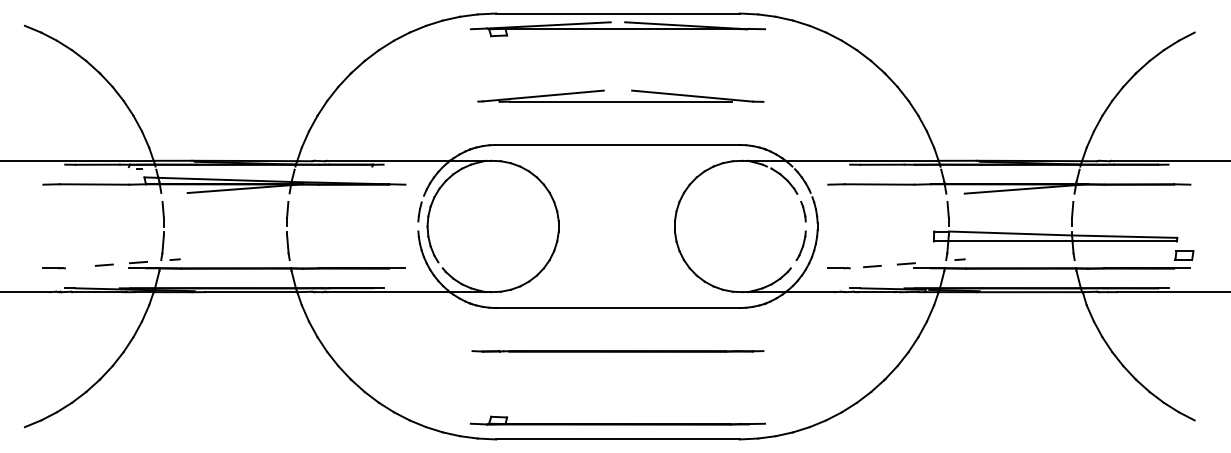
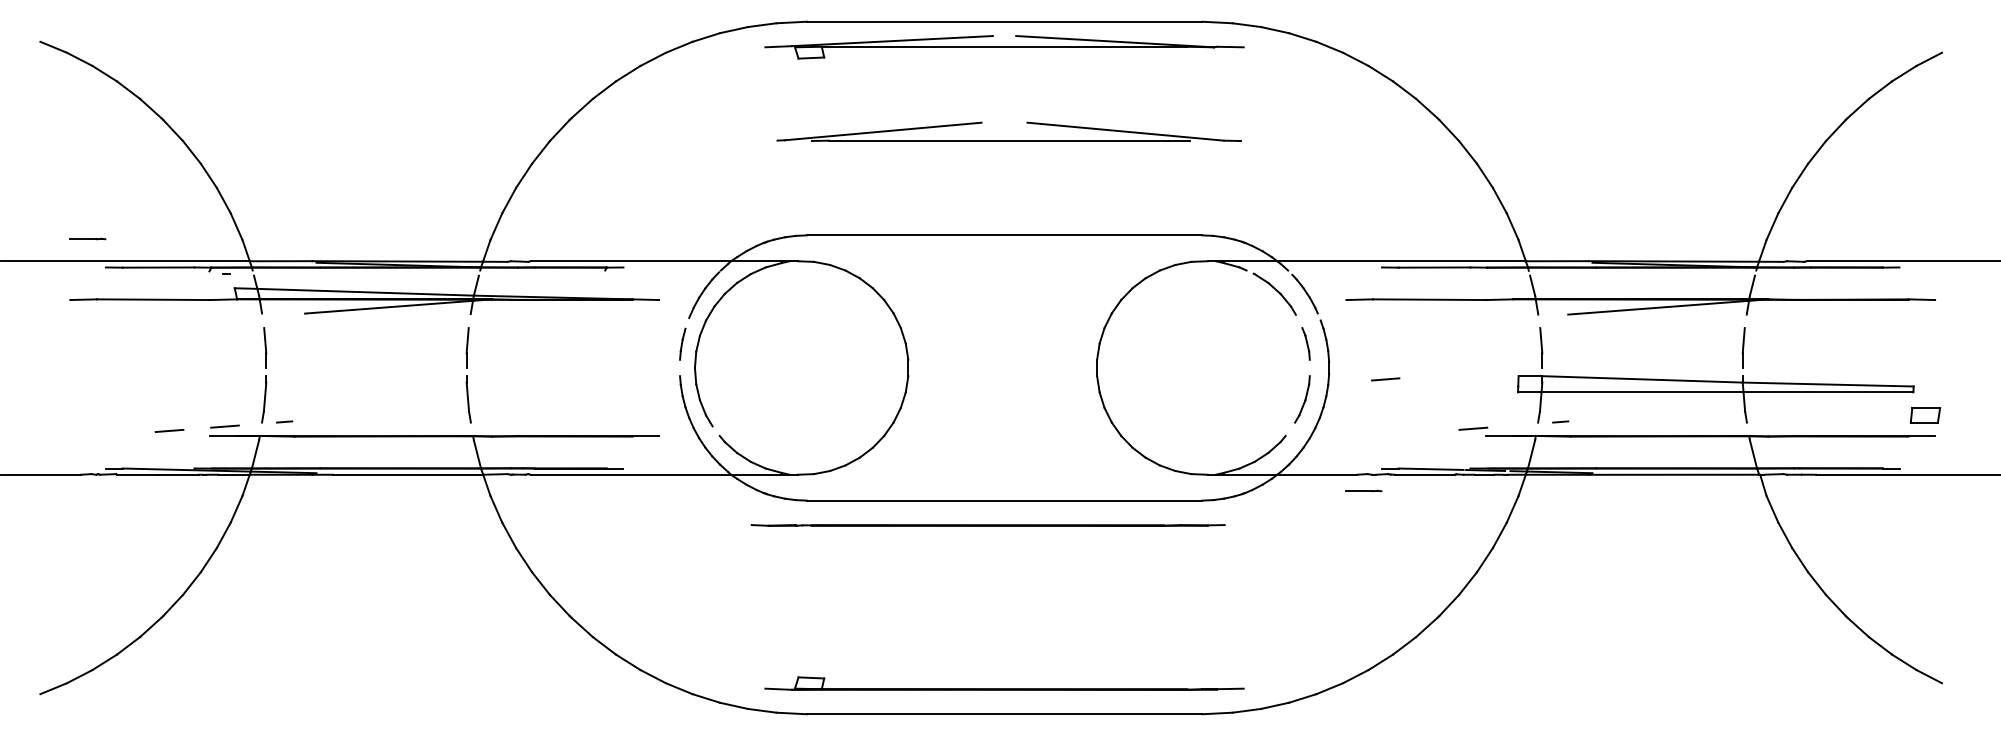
part: (620, 95) -> (1008, 130), moved
line: (872, 266) -> (1385, 379), moved
line: (53, 268) -> (86, 239), moved
line: (838, 268) -> (1363, 491), moved
line: (617, 351) -> (987, 525), moved

